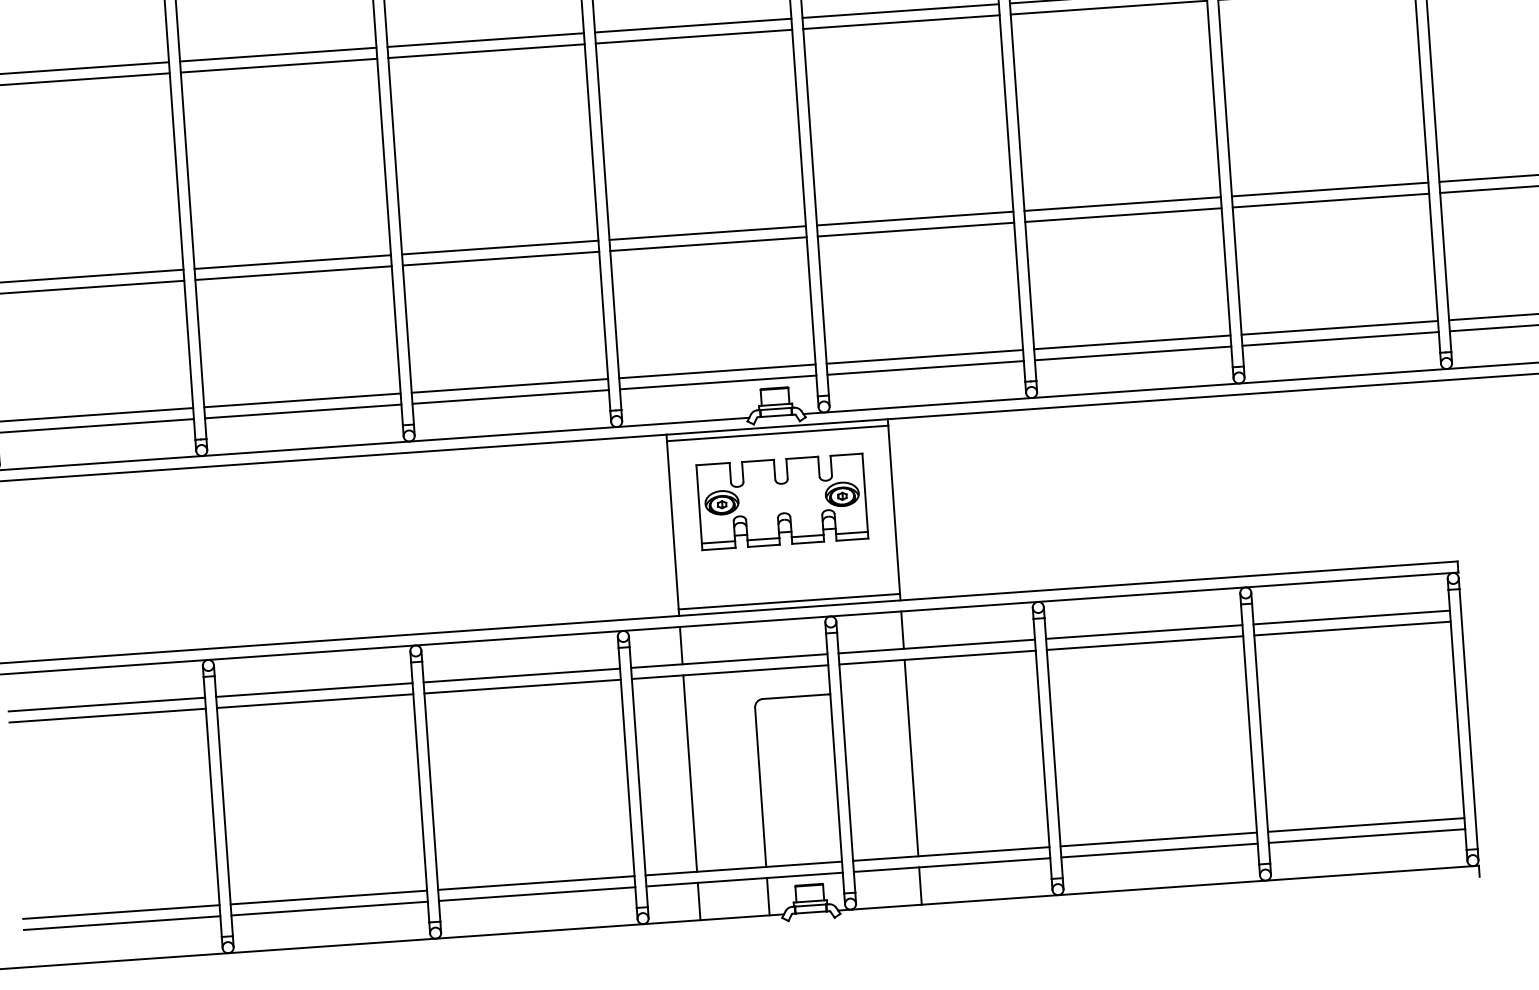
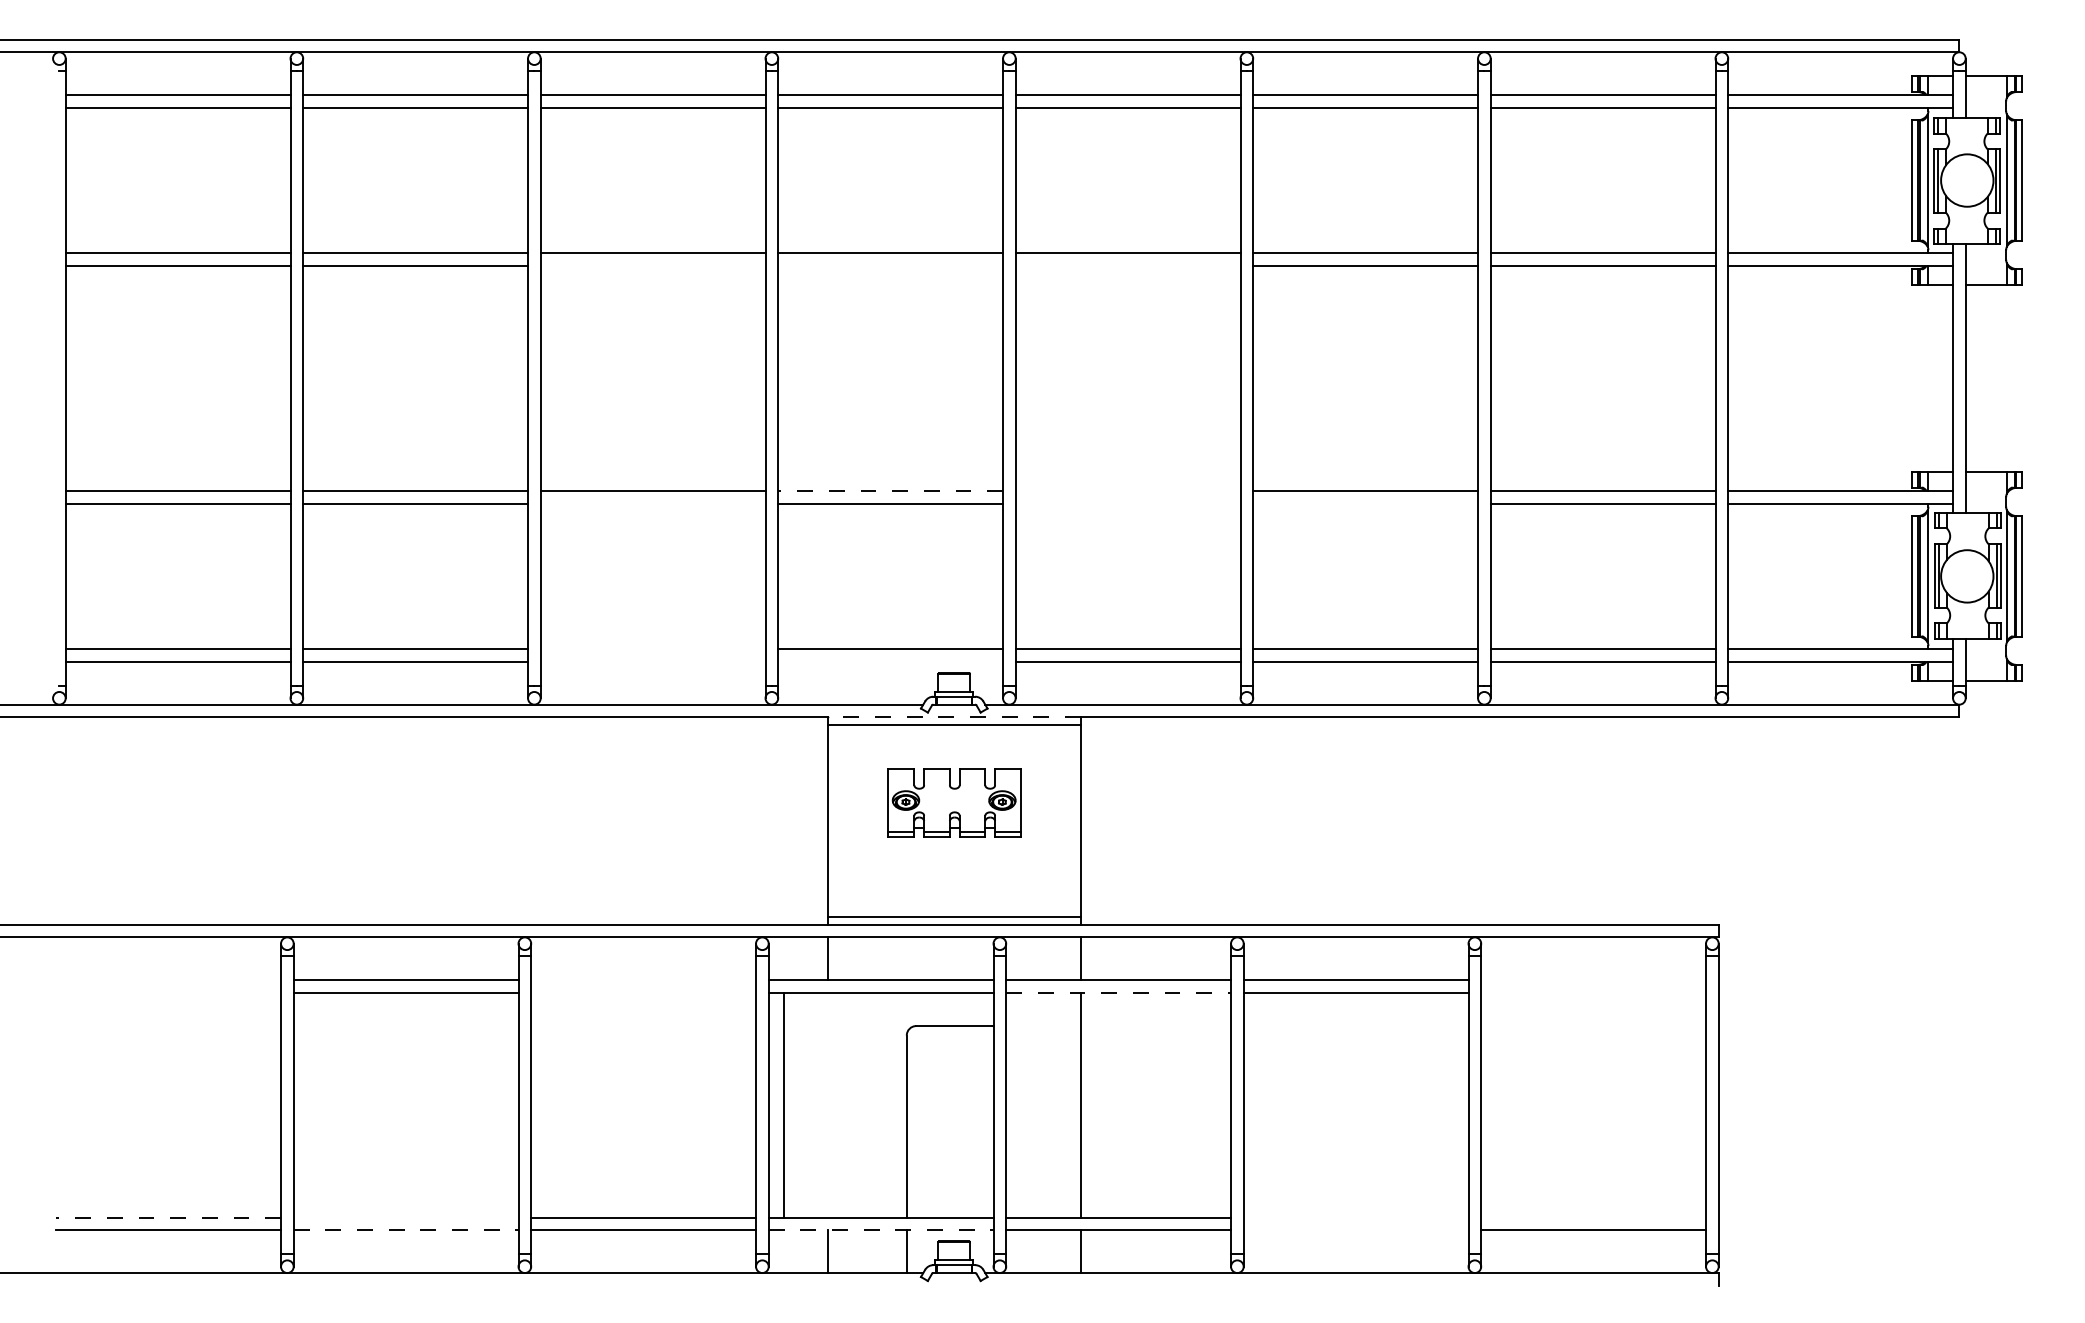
line: (900, 22) -> (1127, 266), removed
line: (693, 37) -> (890, 266), removed
line: (486, 51) -> (652, 266), removed
line: (1123, 215) -> (1365, 503), removed
line: (914, 218) -> (1127, 490), removed
line: (915, 229) -> (1127, 503), removed
line: (707, 232) -> (890, 490), solid -> dashed
line: (500, 258) -> (652, 503), removed
line: (718, 382) -> (890, 661), removed
line: (509, 386) -> (652, 649), removed
line: (510, 396) -> (652, 661), removed
line: (777, 427) -> (954, 717), solid -> dashed
part: (781, 502) -> (953, 803), size x0.7
line: (1351, 617) -> (1593, 980), removed
line: (1352, 628) -> (1593, 992), removed
line: (938, 657) -> (1119, 992), solid -> dashed
line: (521, 675) -> (643, 980), removed
line: (522, 686) -> (643, 992), removed
line: (106, 704) -> (168, 980), removed
line: (107, 715) -> (168, 992), removed
line: (690, 772) -> (783, 1104), moved
line: (1366, 824) -> (1593, 1217), removed
line: (1158, 839) -> (1355, 1217), removed
line: (1159, 850) -> (1355, 1230), removed
line: (744, 879) -> (881, 1230), solid -> dashed
line: (328, 897) -> (405, 1217), removed
line: (329, 908) -> (406, 1230), solid -> dashed
line: (121, 911) -> (168, 1217), solid -> dashed

